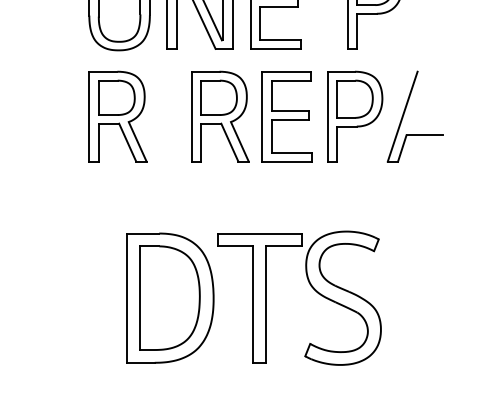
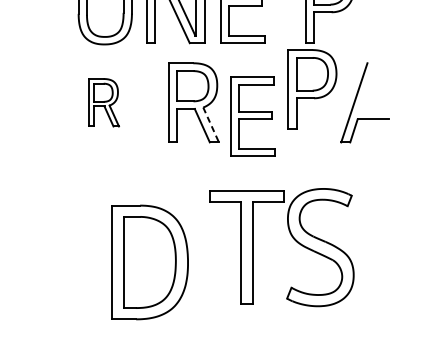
part: (117, 116) -> (103, 102), size x0.6
part: (286, 116) -> (252, 116), moved
part: (355, 116) -> (312, 89), moved
line: (239, 141) -> (210, 124), solid -> dashed
part: (310, 286) -> (291, 237), moved

